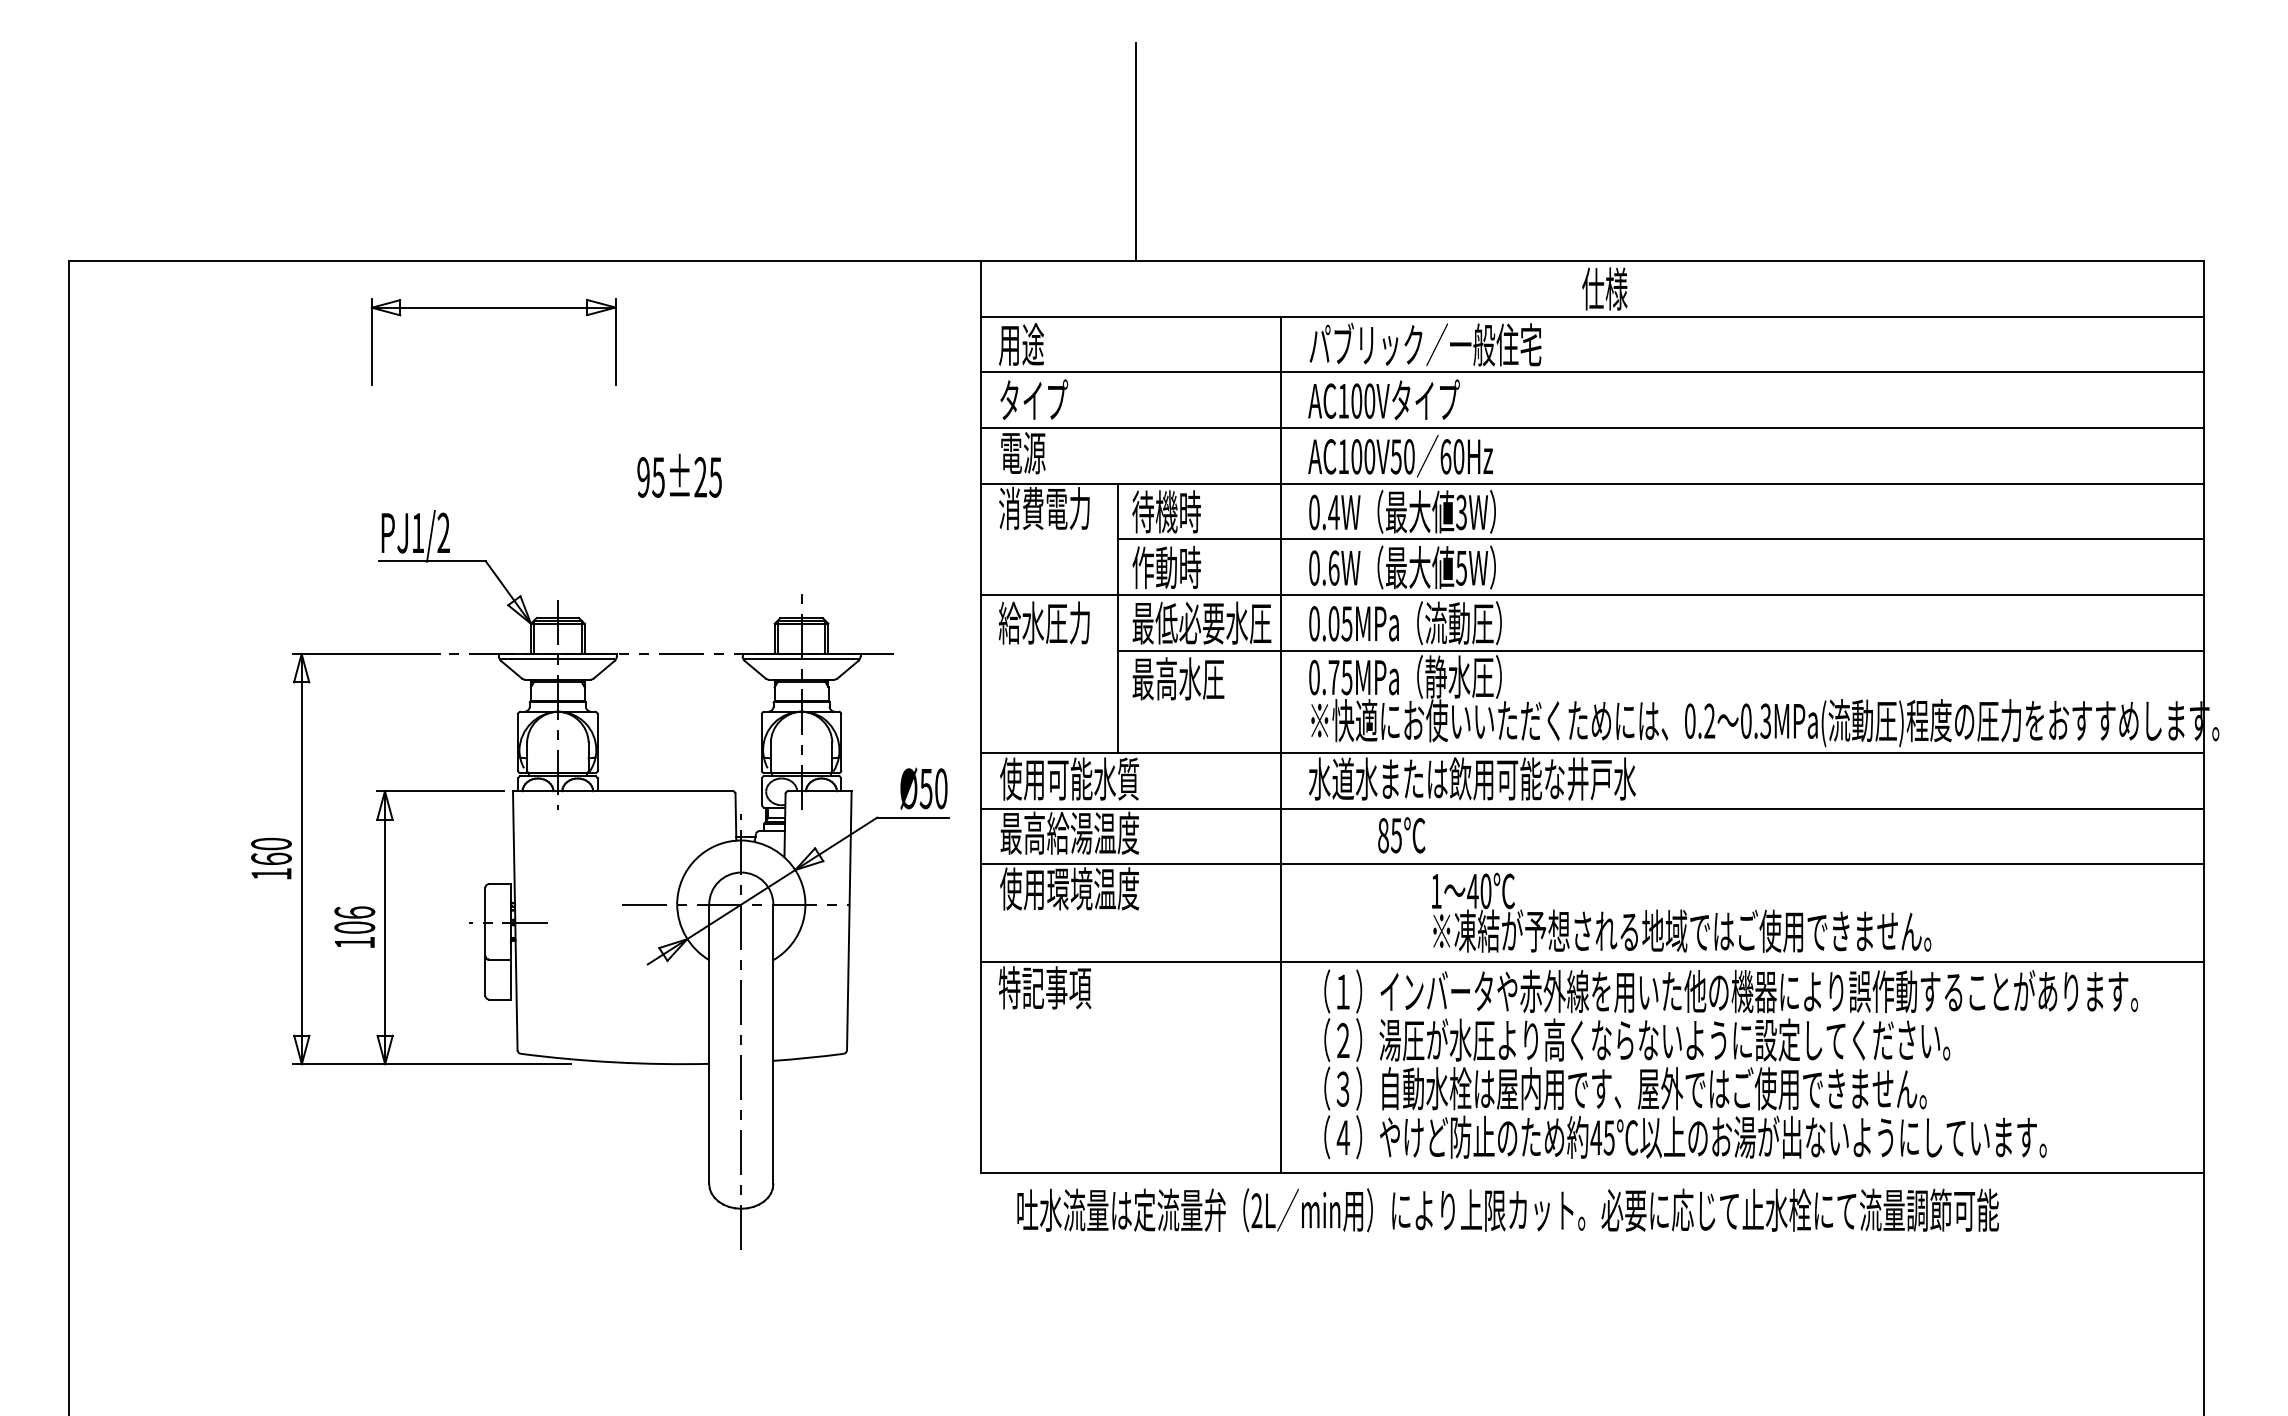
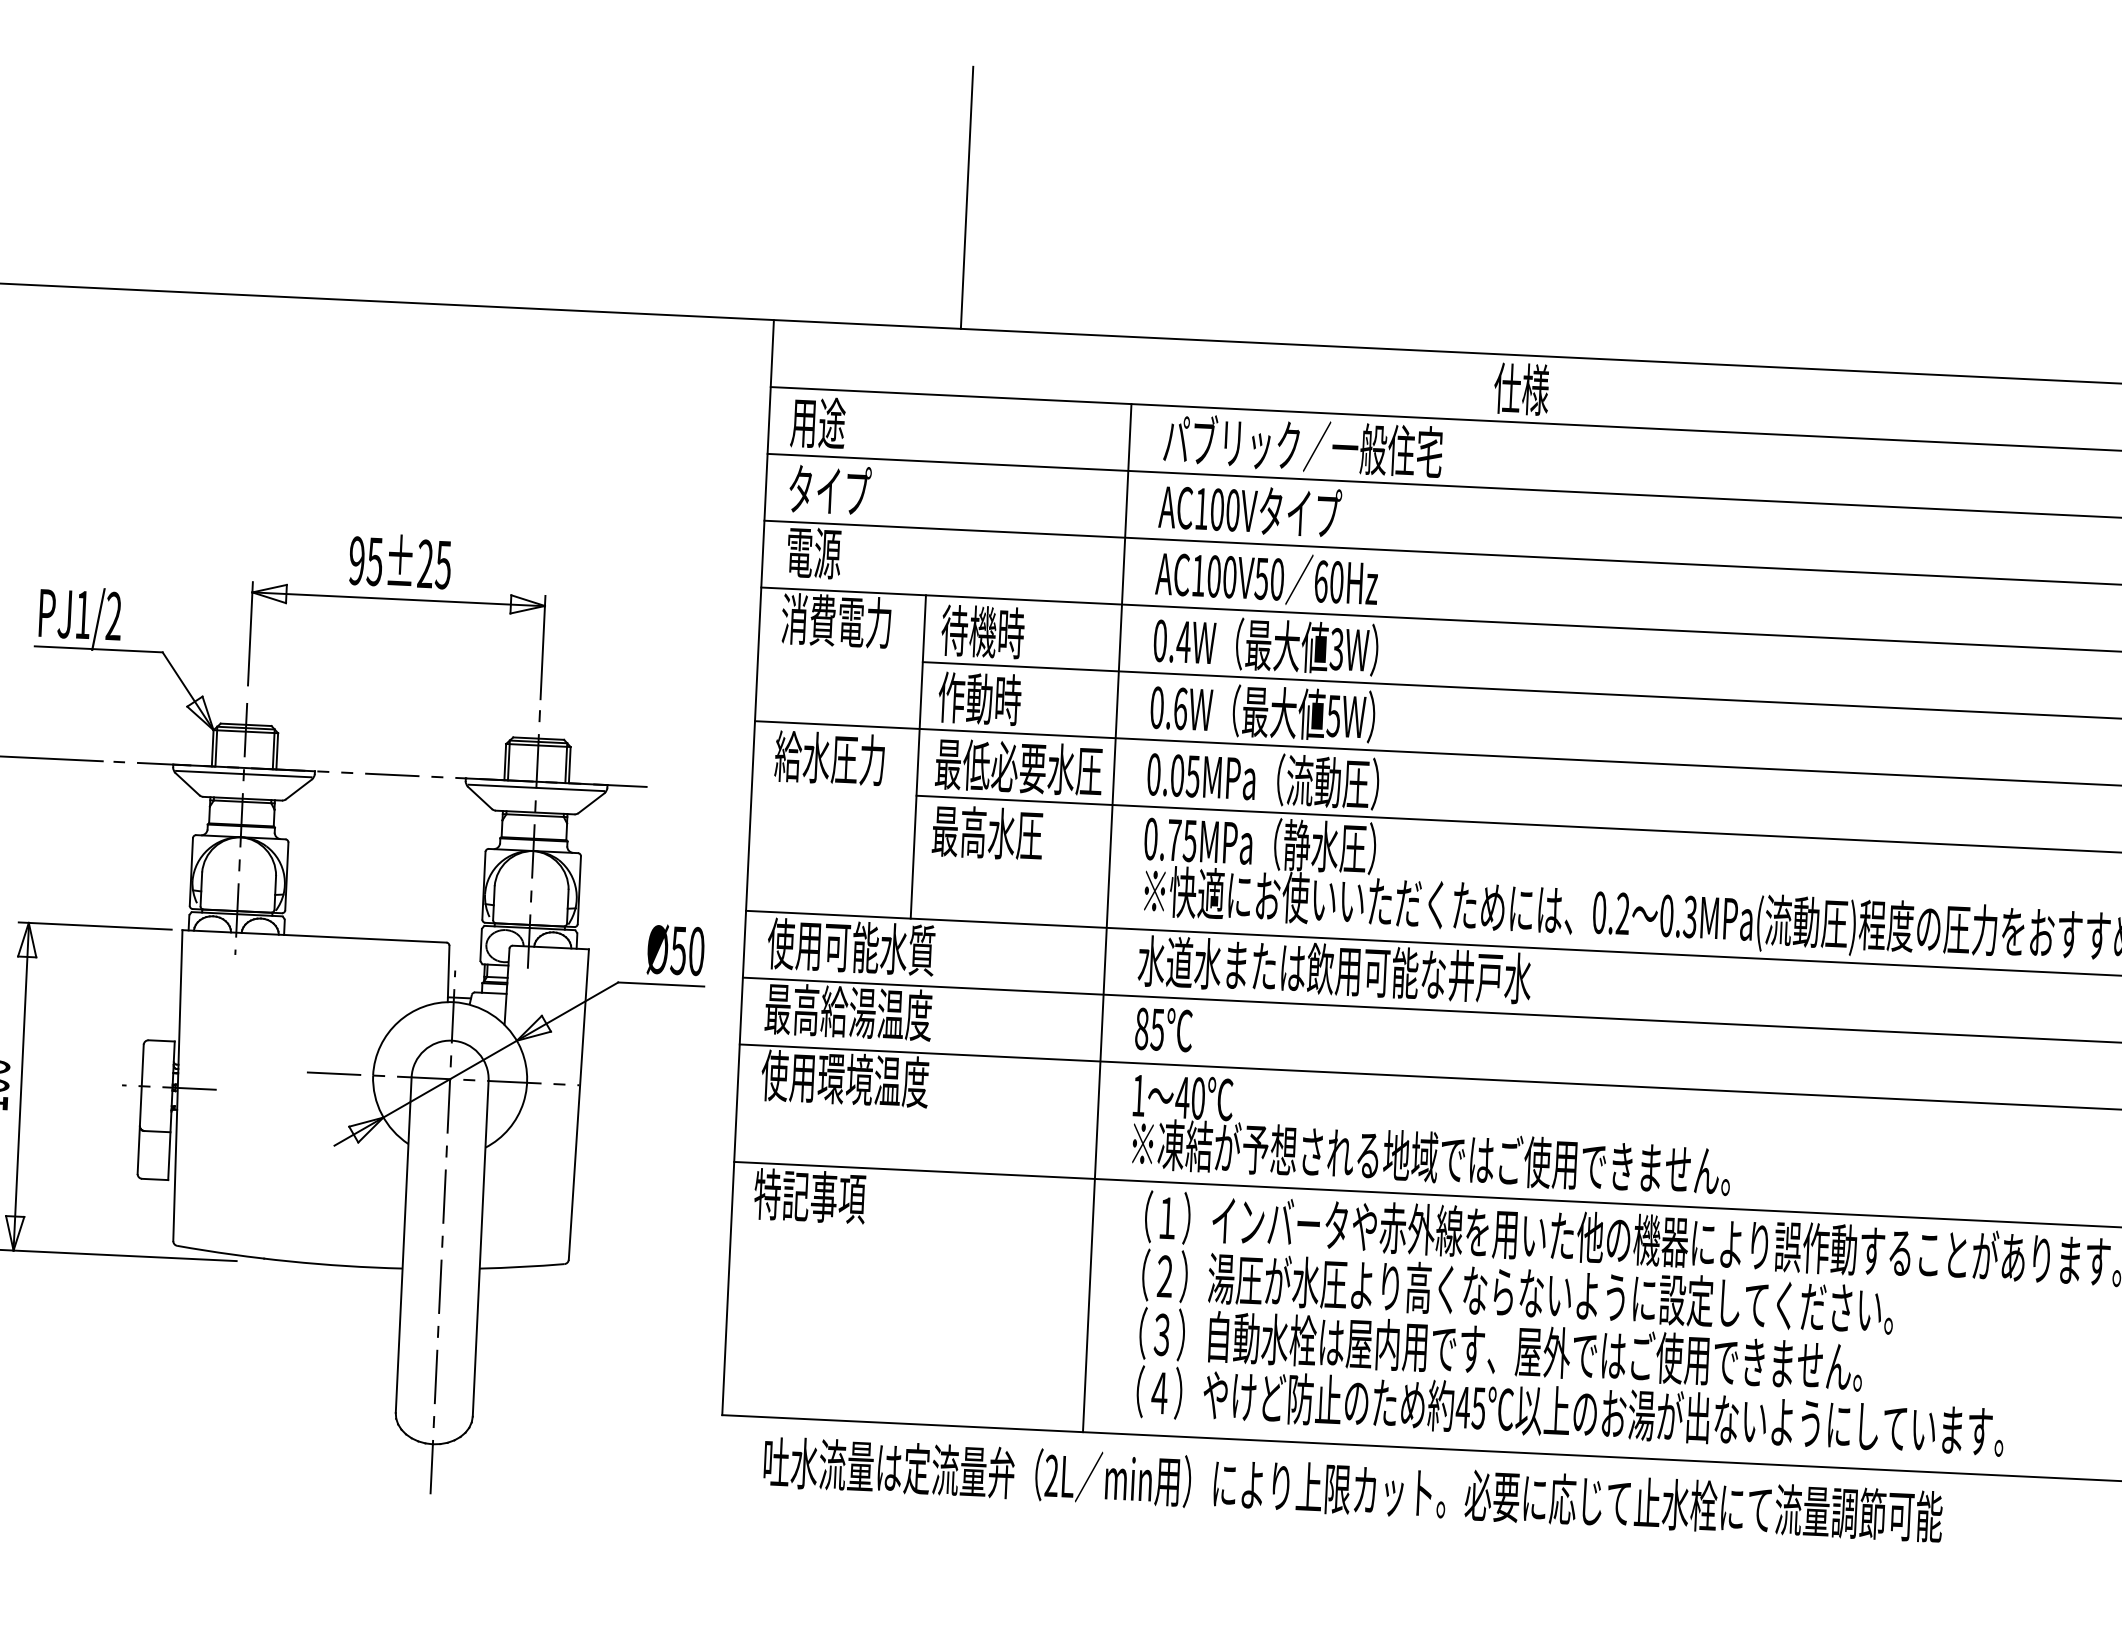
part: (493, 308) -> (398, 600), moved
text: (1401, 835) -> (1163, 1029), moved
text: (1681, 912) -> (1431, 1134), moved

